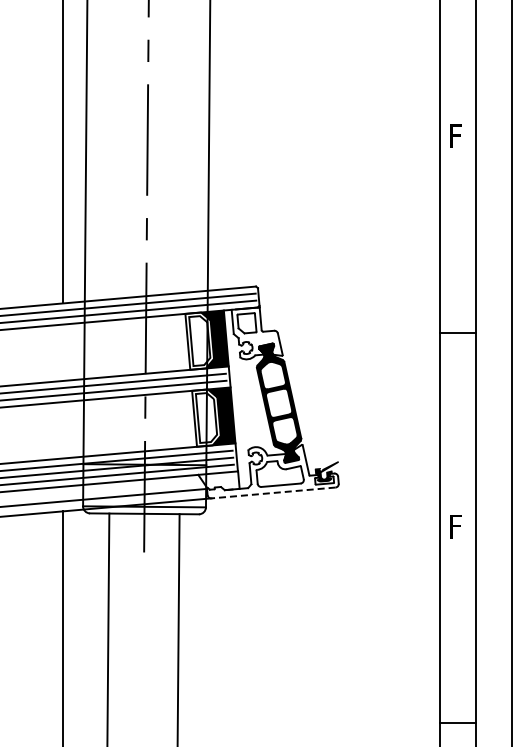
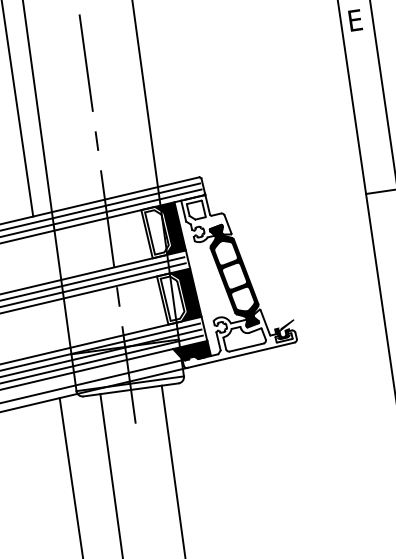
text: (458, 135) -> (357, 19), F -> E
fill: (218, 480) -> (191, 351), added
line: (272, 493) -> (240, 355), dashed -> solid

